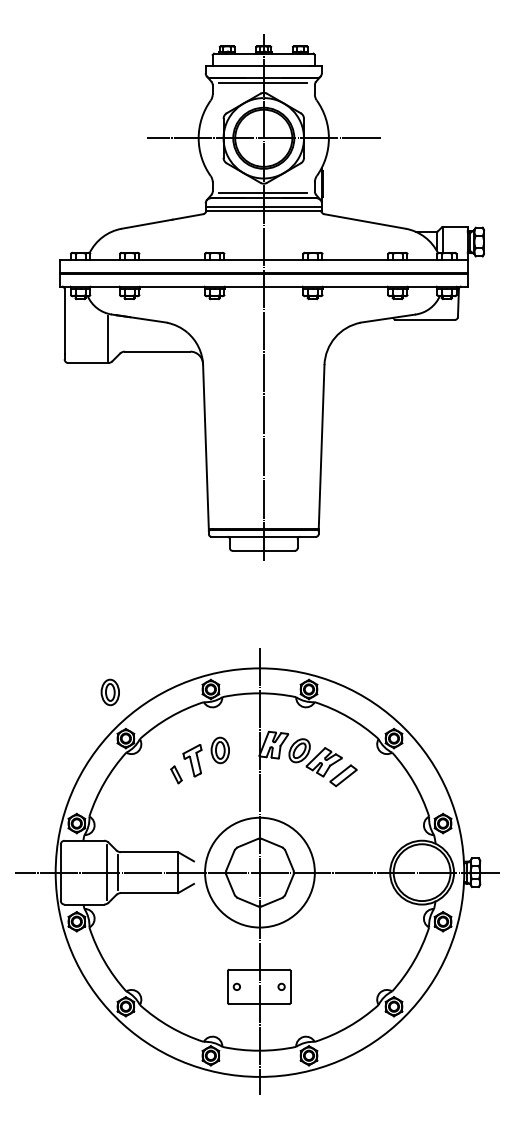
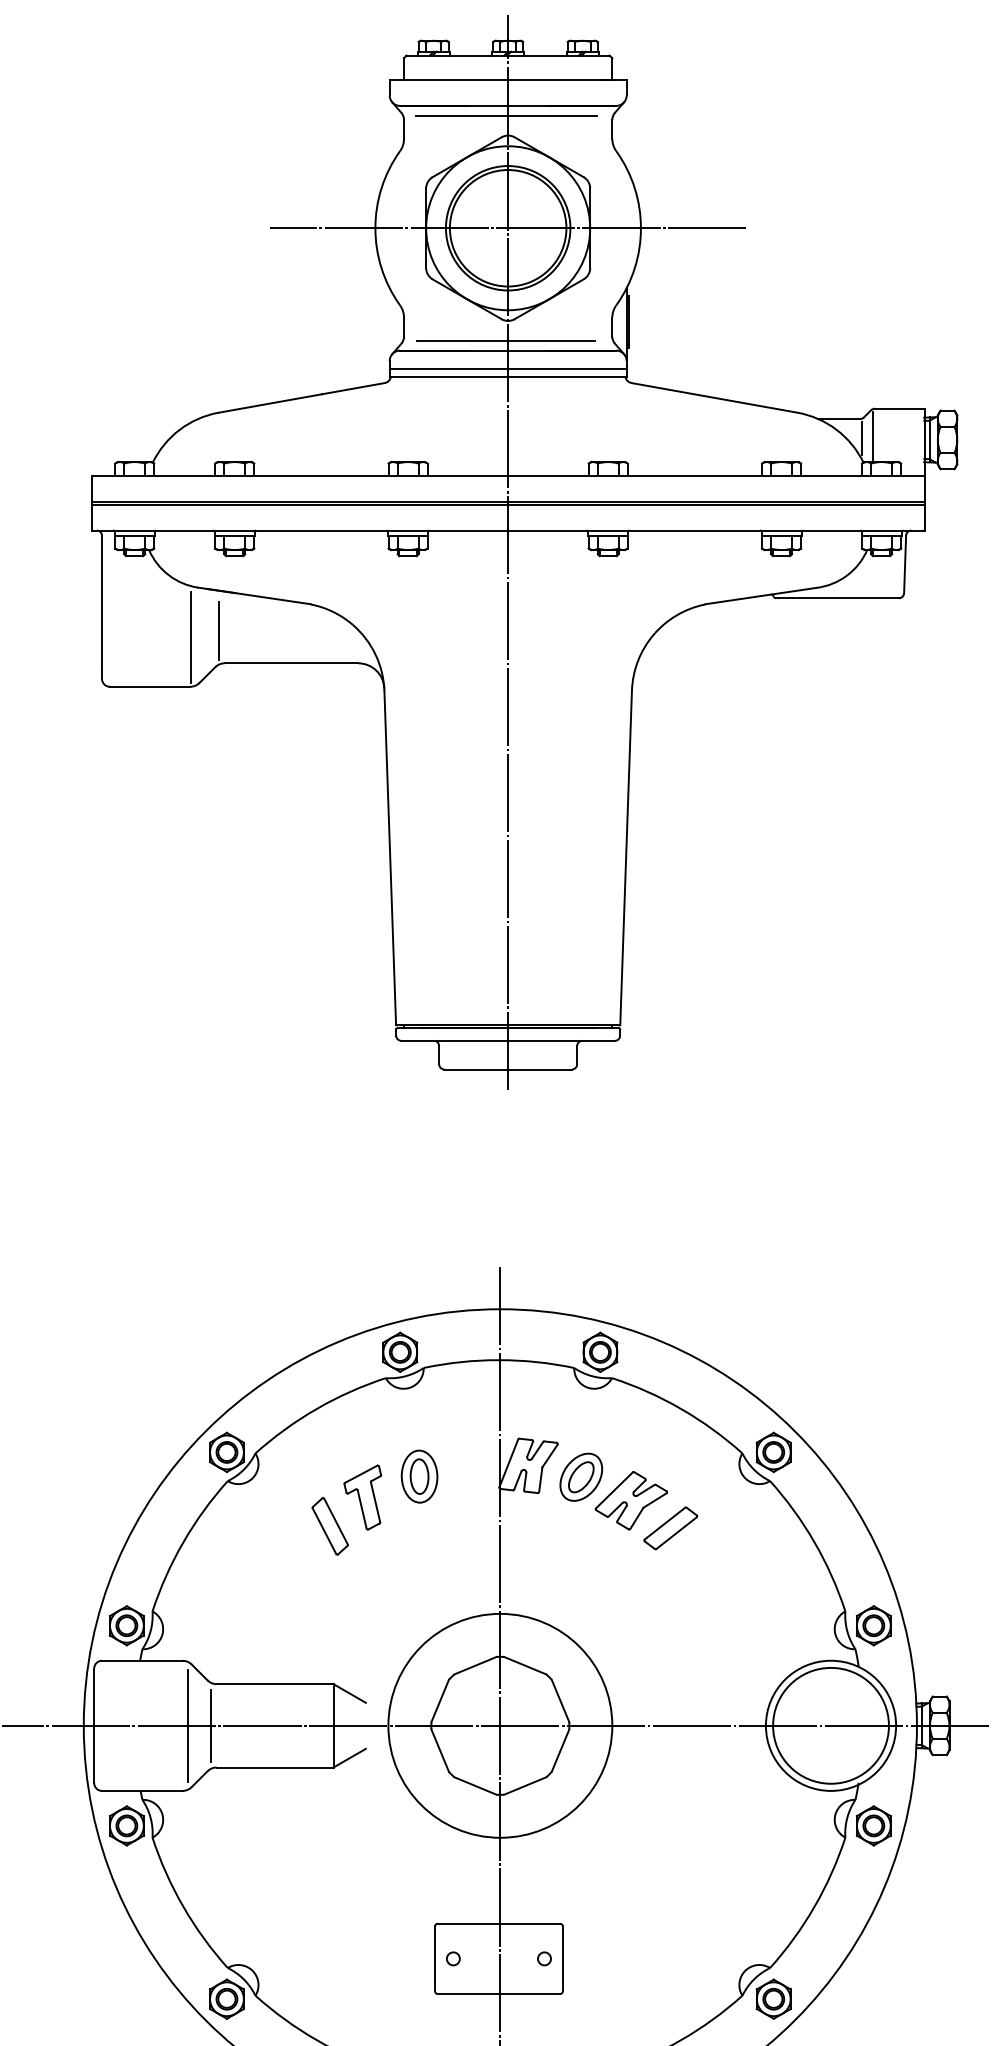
line: (122, 335) -> (220, 630), added
part: (109, 692) -> (193, 1358), removed
part: (176, 774) -> (330, 1525), size x1.67

